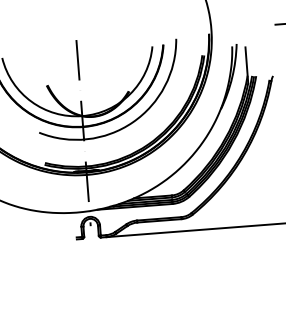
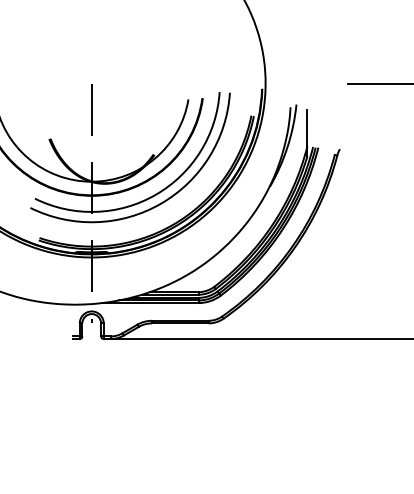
arc: (136, 128) -> (160, 202), added

